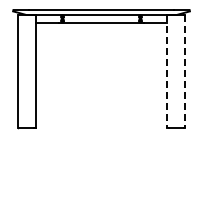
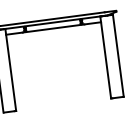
line: (167, 71) -> (105, 57), dashed -> solid
line: (184, 71) -> (118, 55), dashed -> solid

